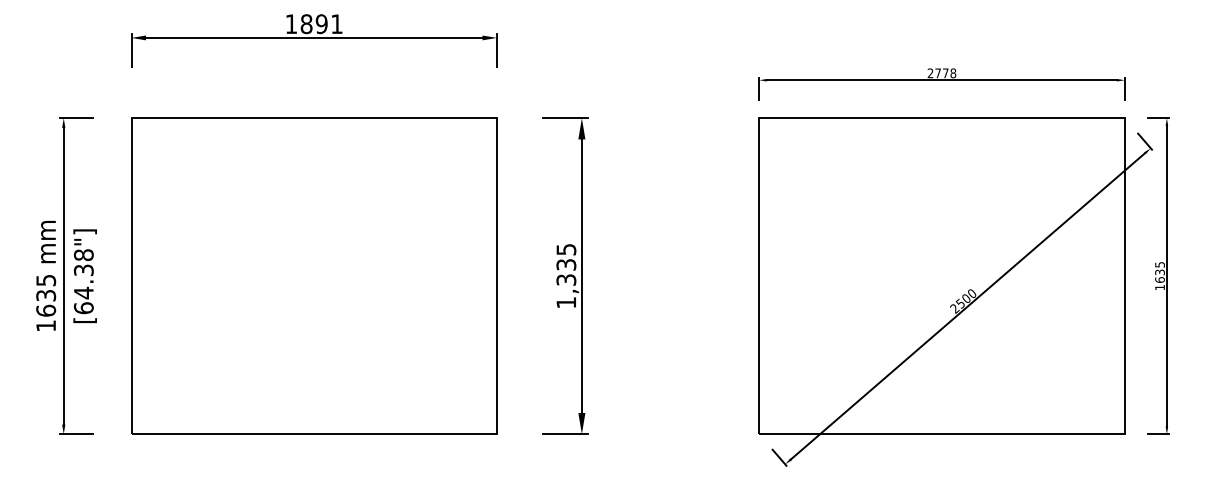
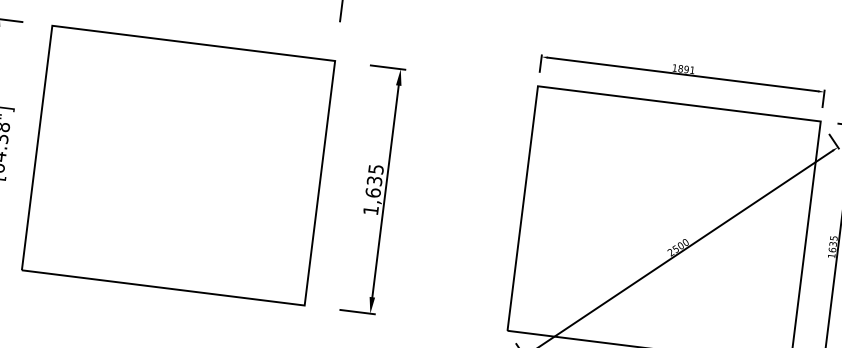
text: (941, 73) -> (683, 69), 2778 -> 1891
text: (566, 279) -> (373, 192), 1,335 -> 1,635

